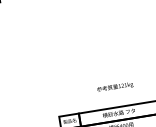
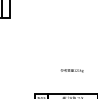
text: (114, 87) -> (71, 70), moved

